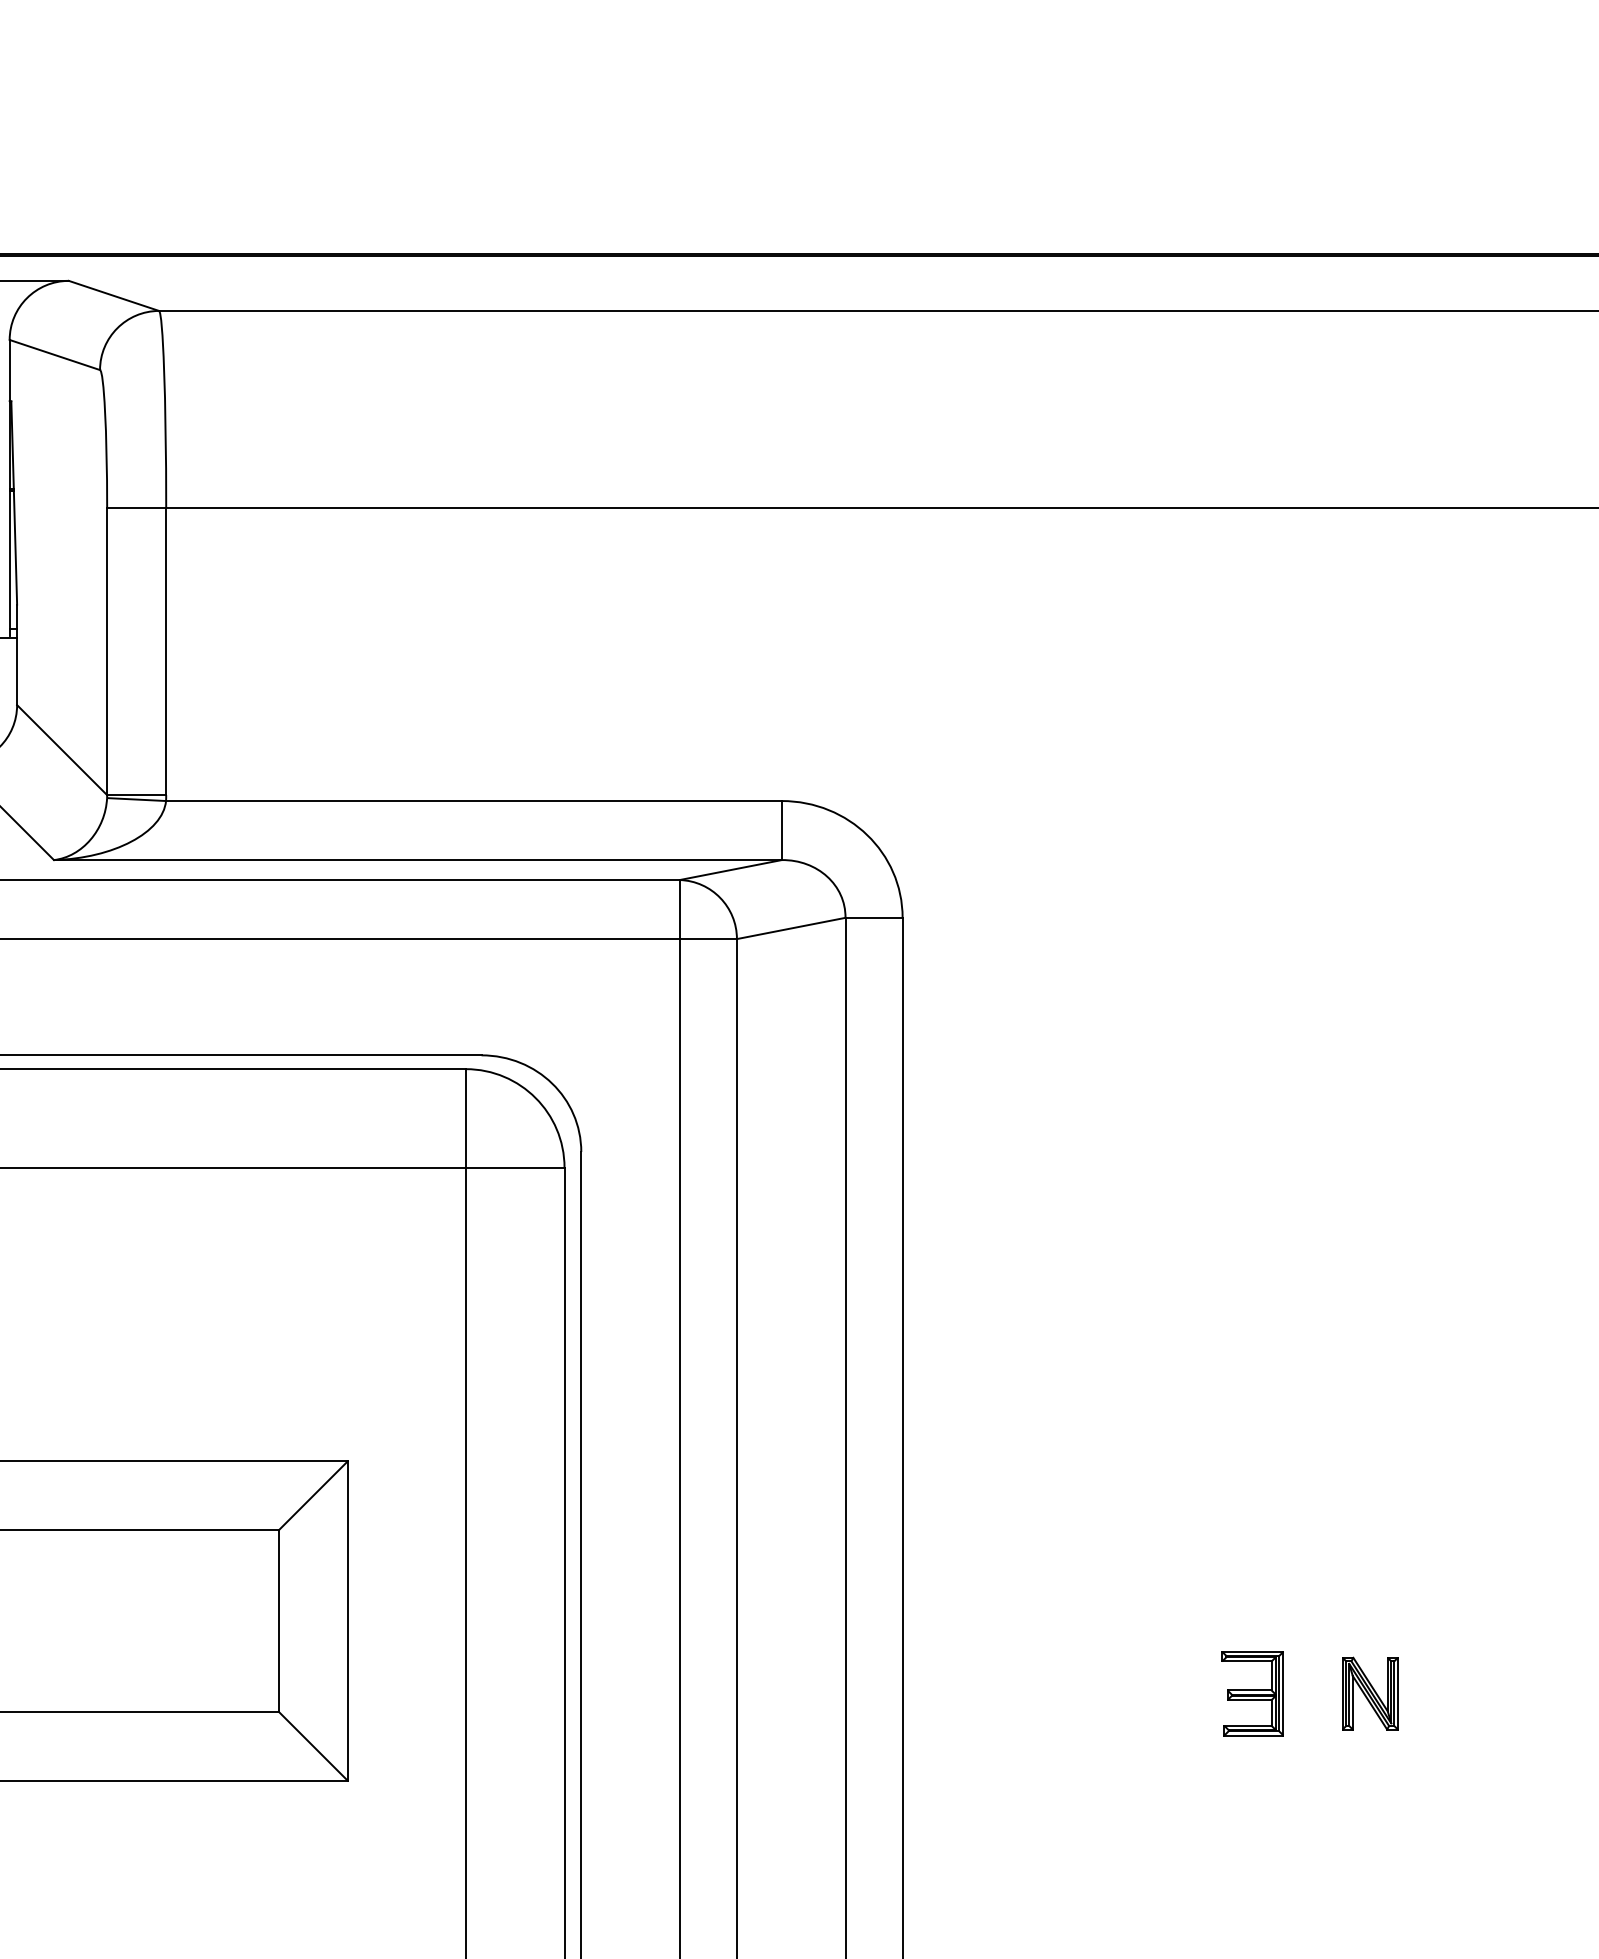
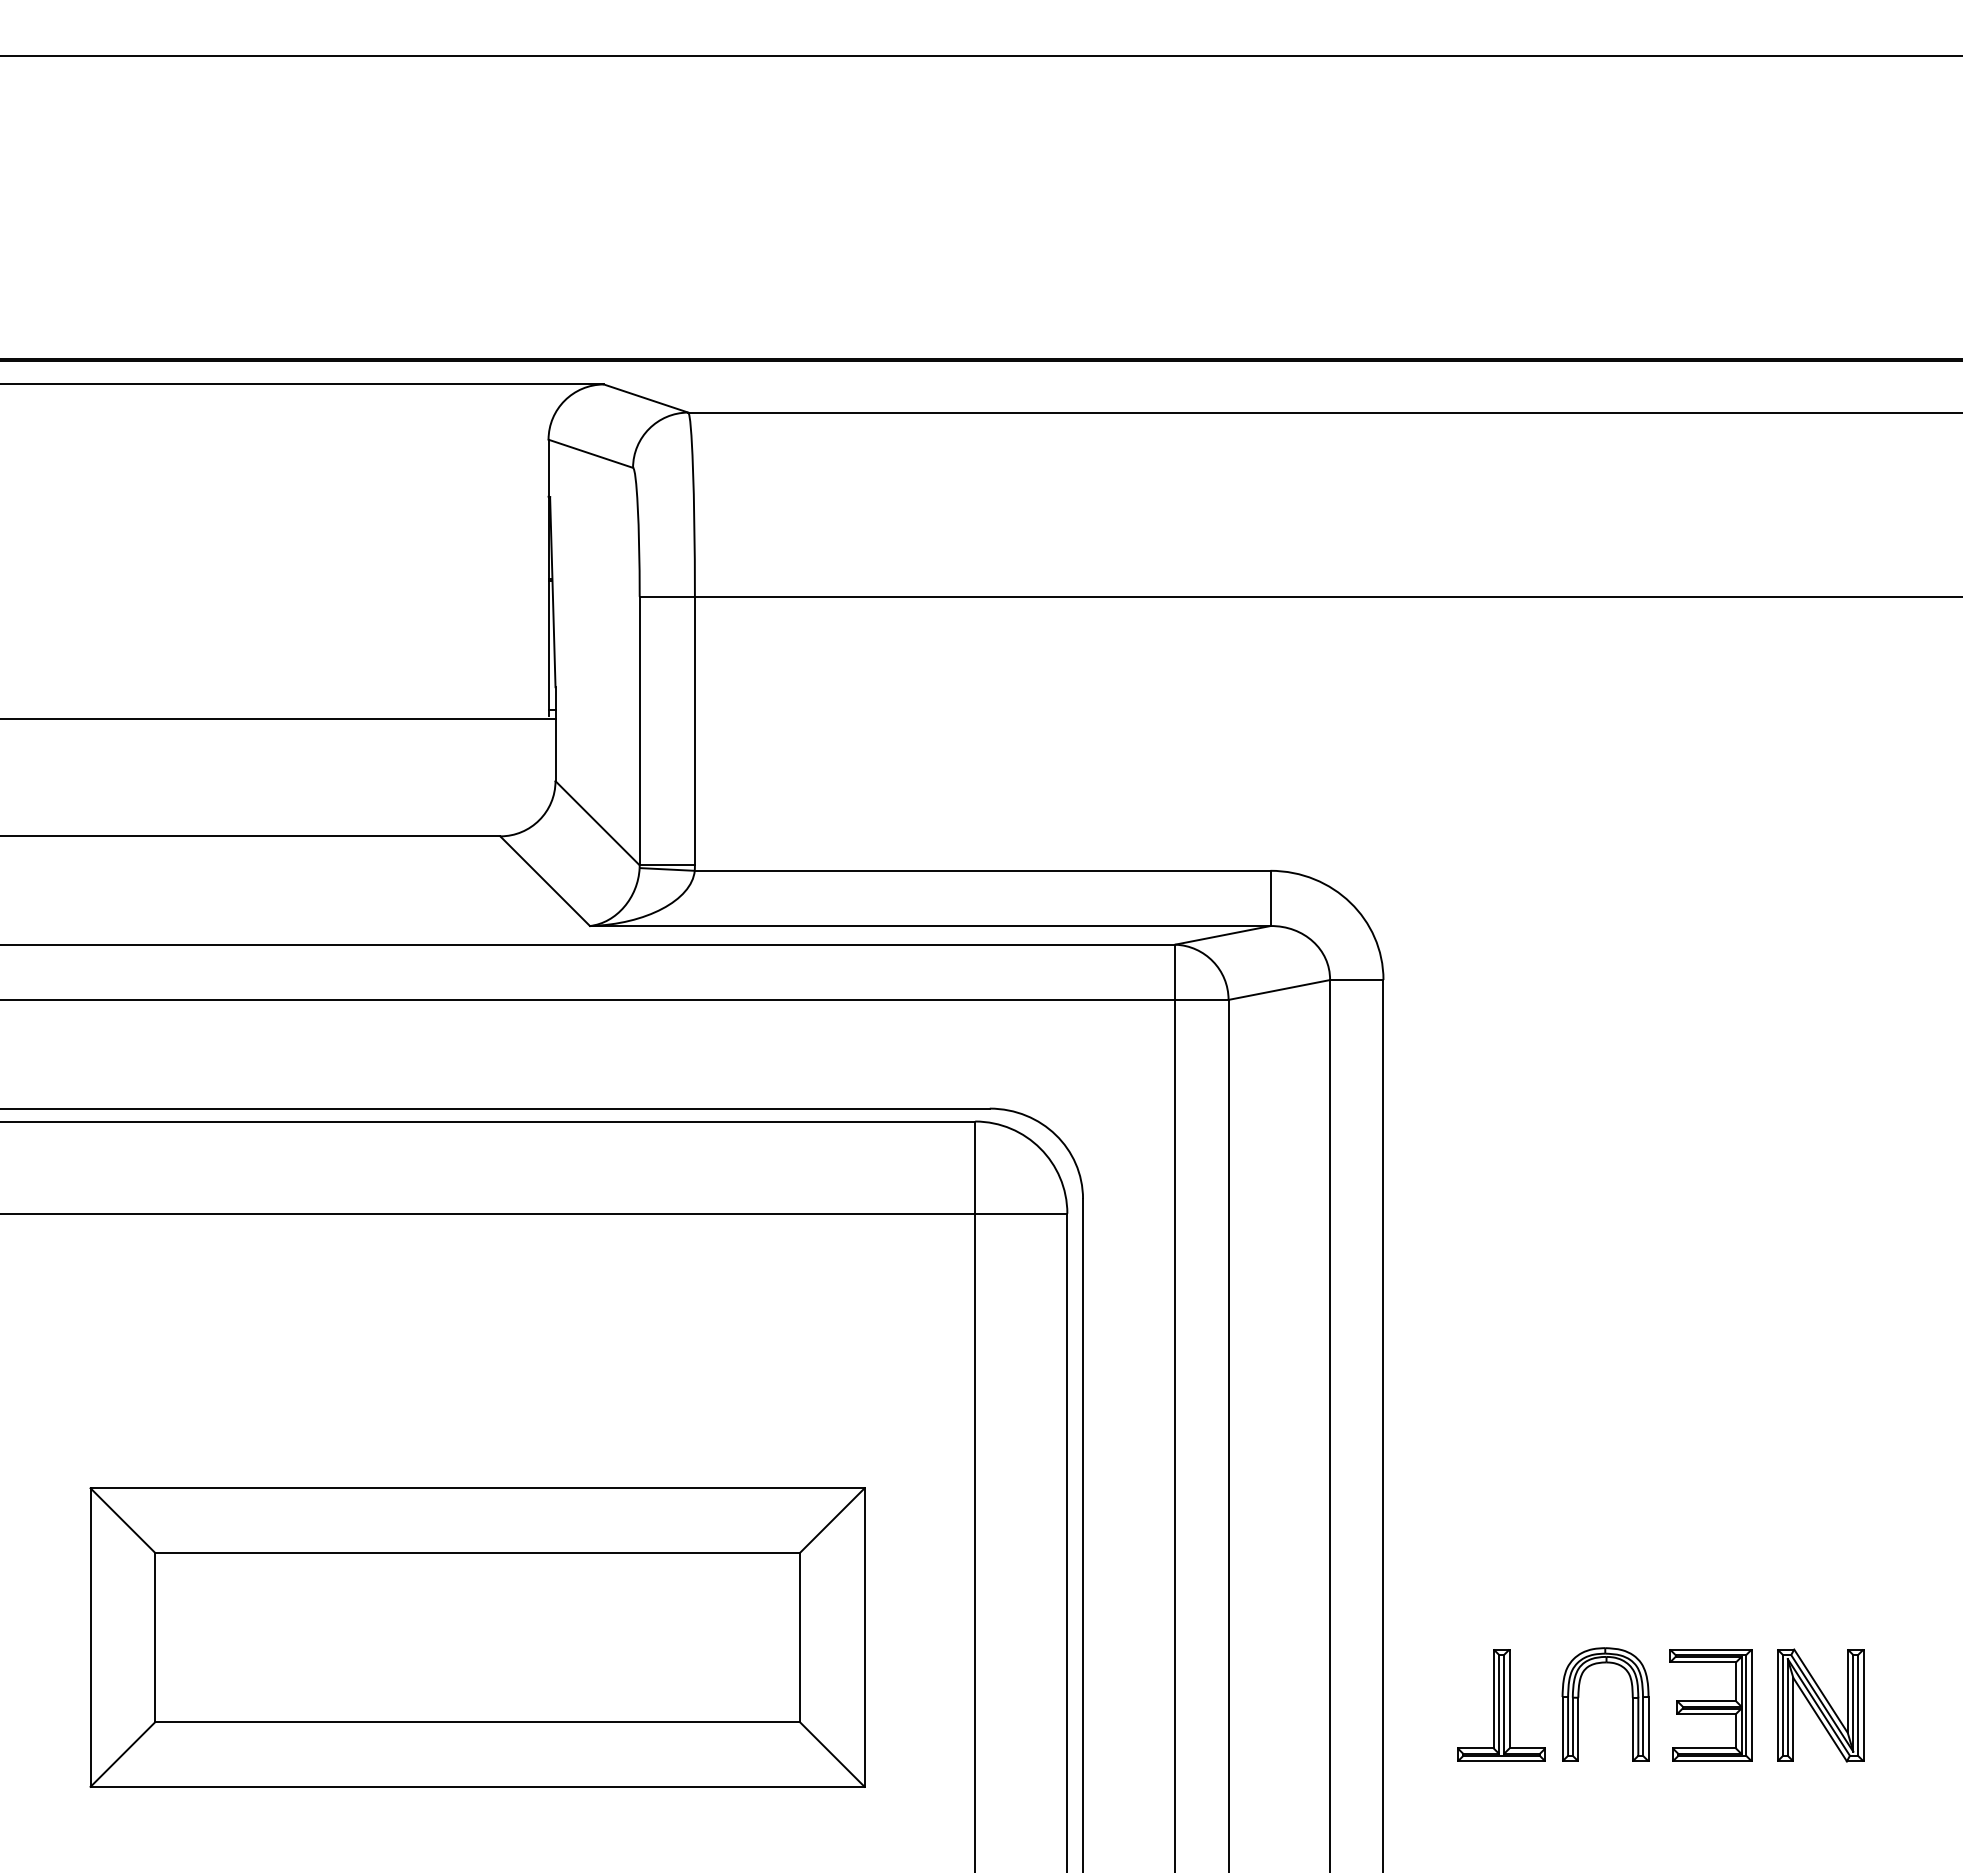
part: (1112, 1685) -> (1579, 1697), added
part: (1028, 1693) -> (1501, 1705), added
part: (1252, 1693) -> (1710, 1705), size x1.43
part: (1370, 1693) -> (1820, 1705), size x1.67

